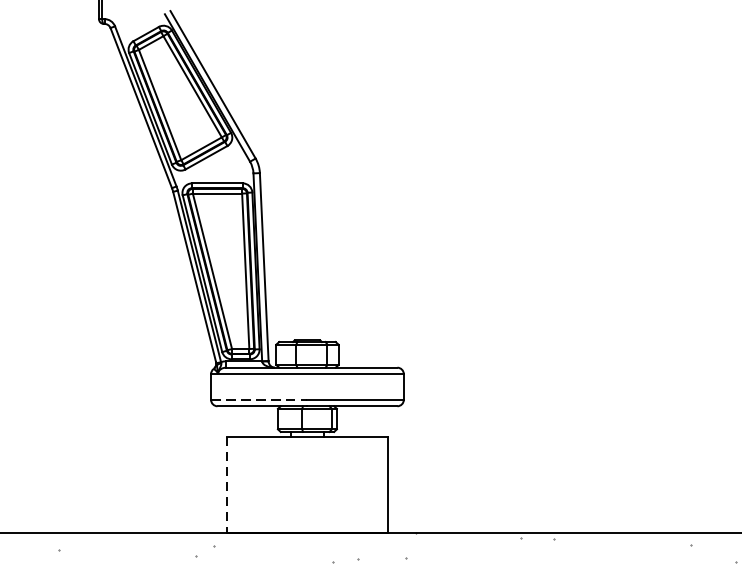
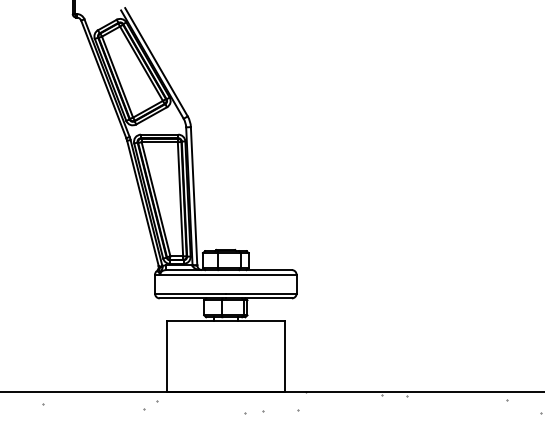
line: (259, 399) -> (190, 293), dashed -> solid
line: (226, 485) -> (166, 356), dashed -> solid

